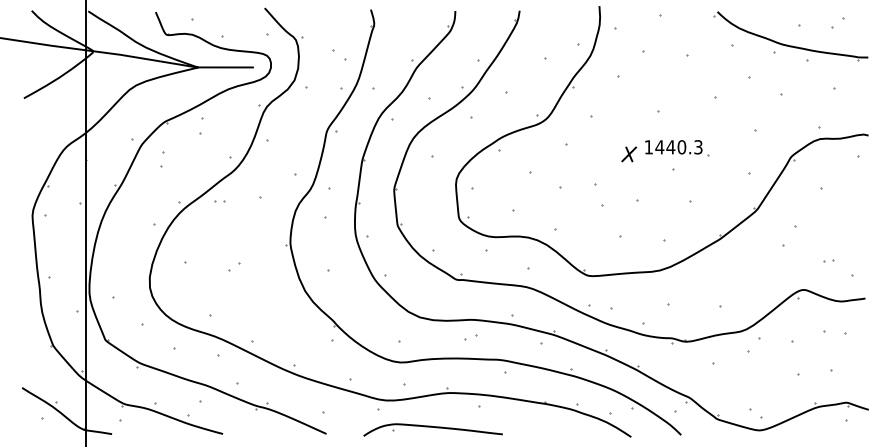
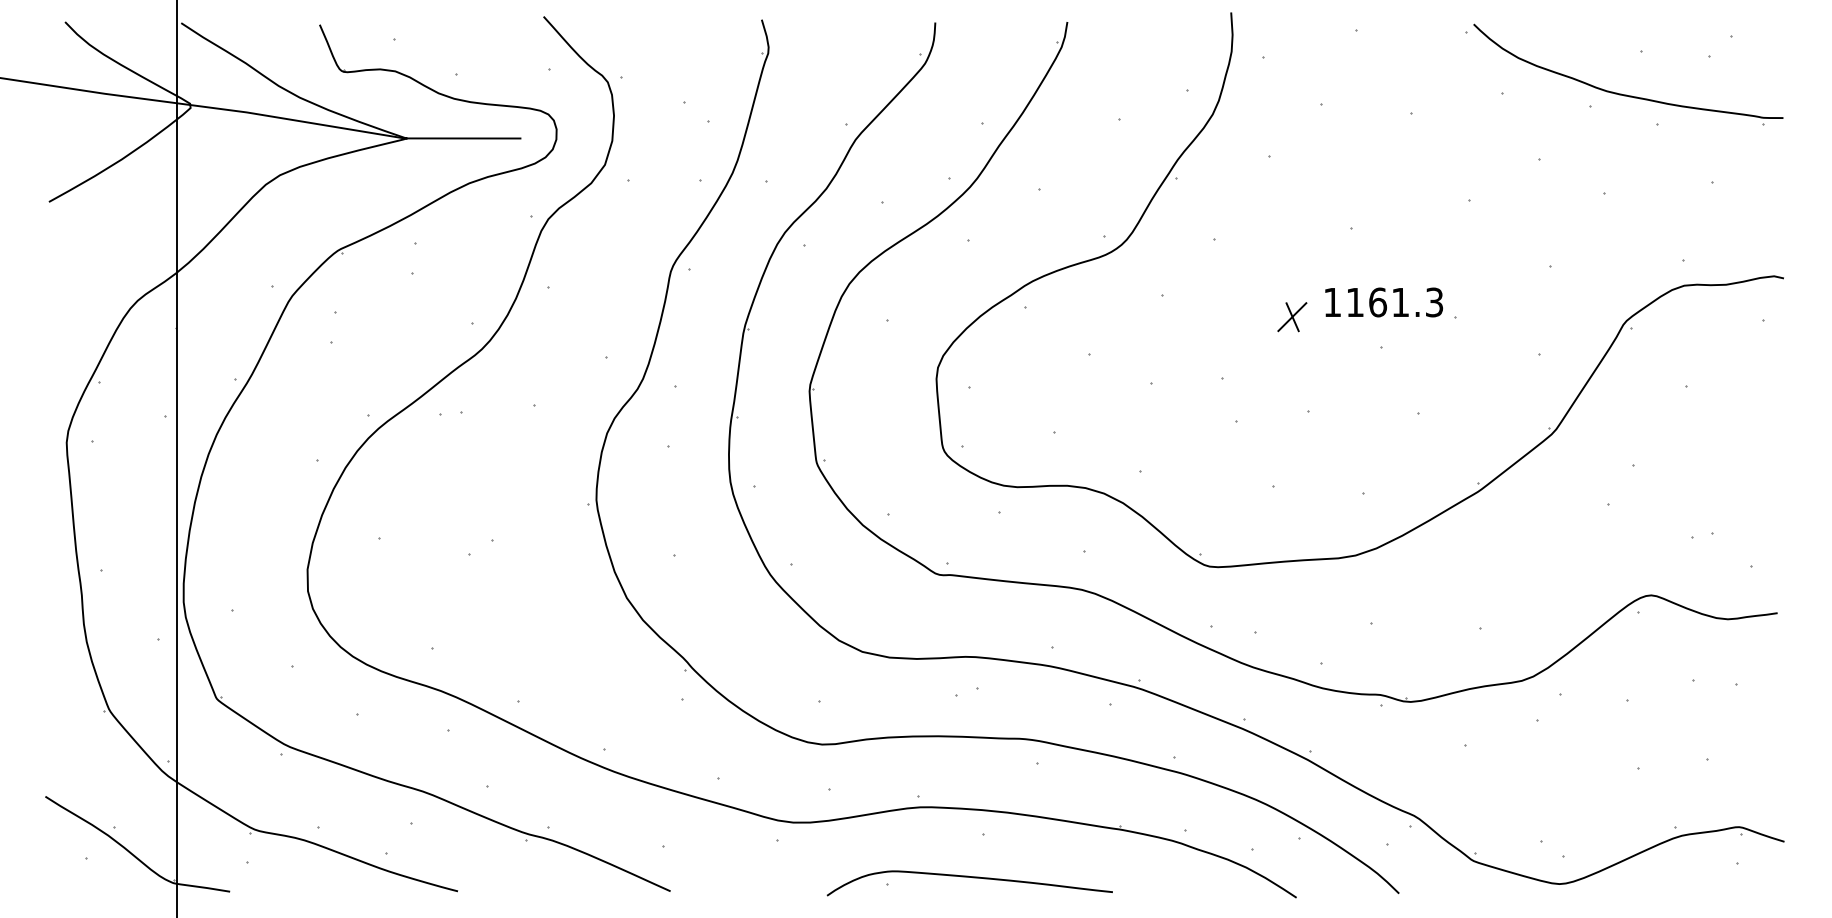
text: (670, 147) -> (1377, 302), 1440.3 -> 1161.3
part: (432, 429) -> (968, 882), moved

